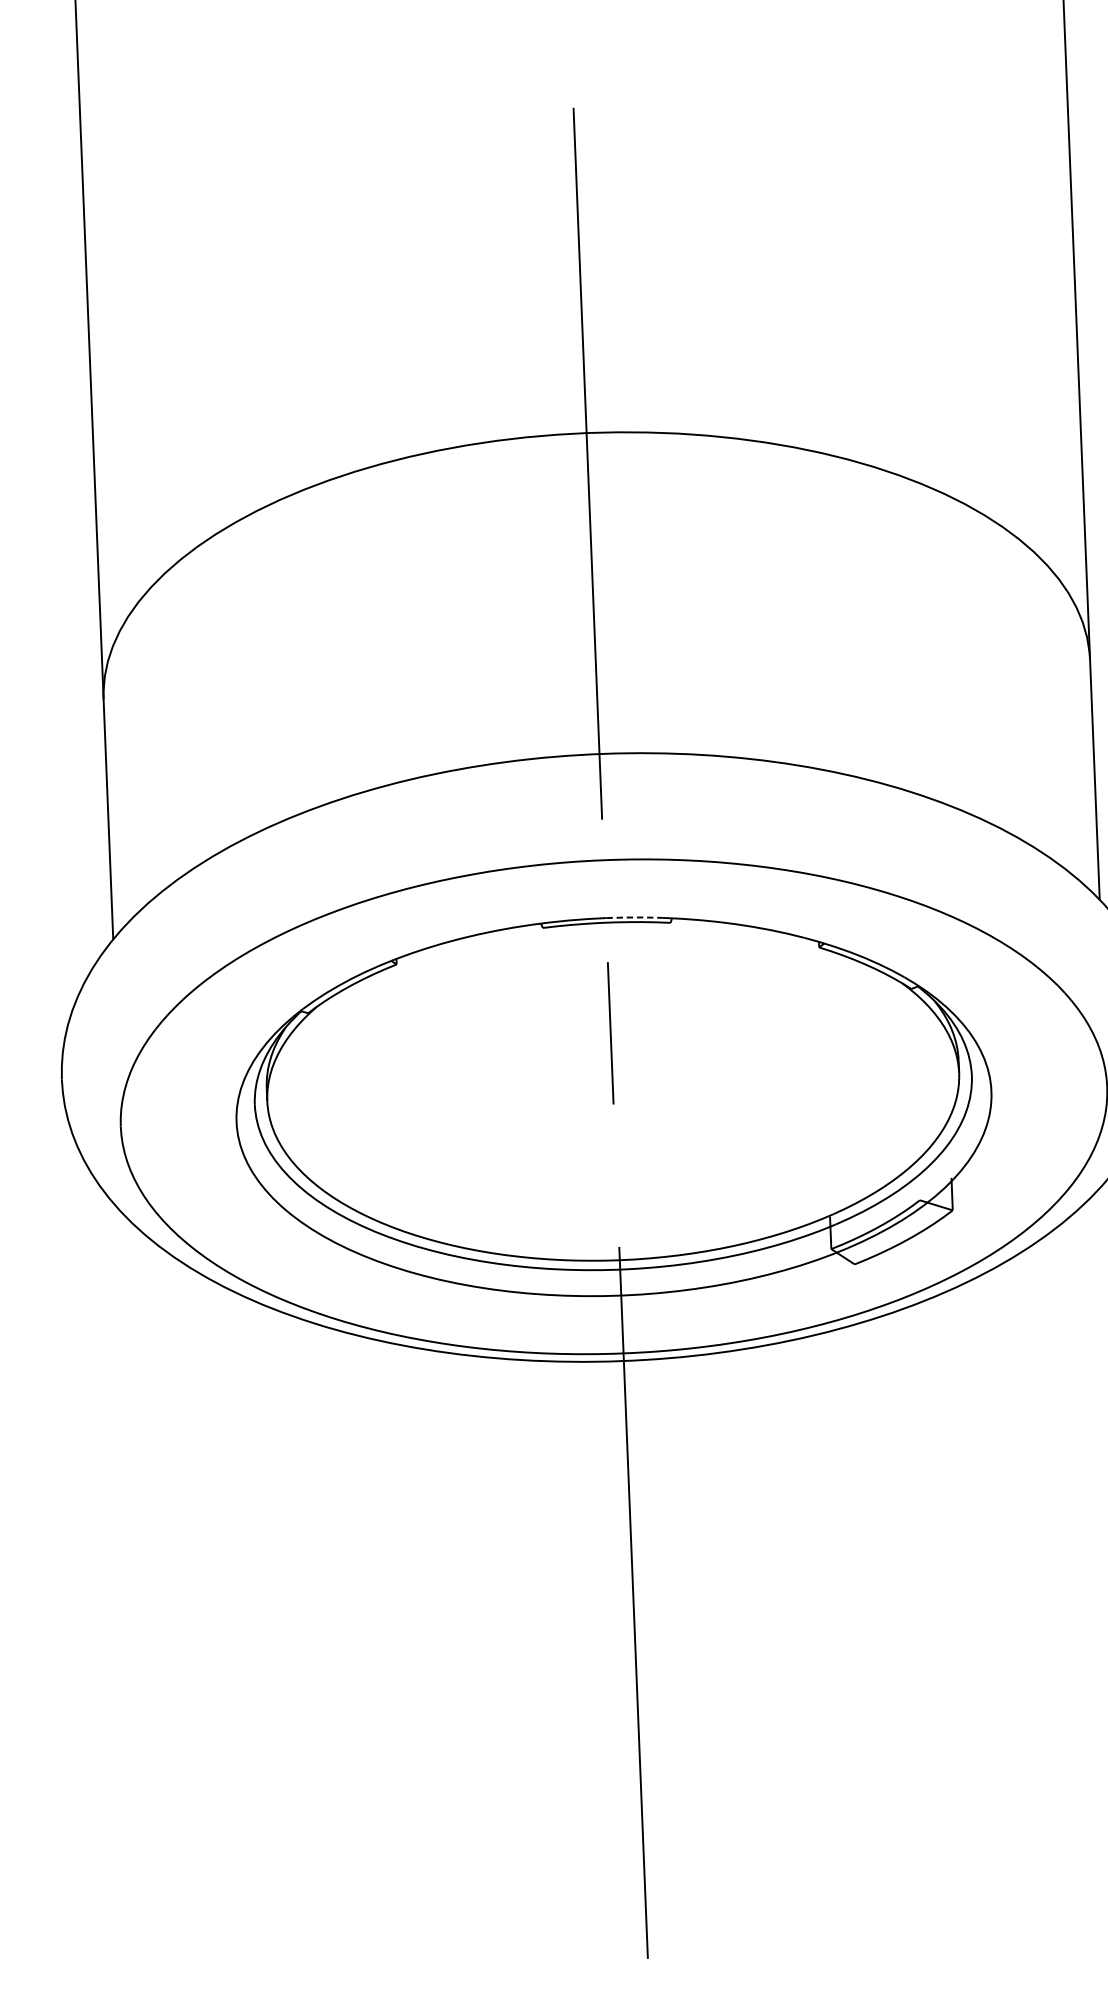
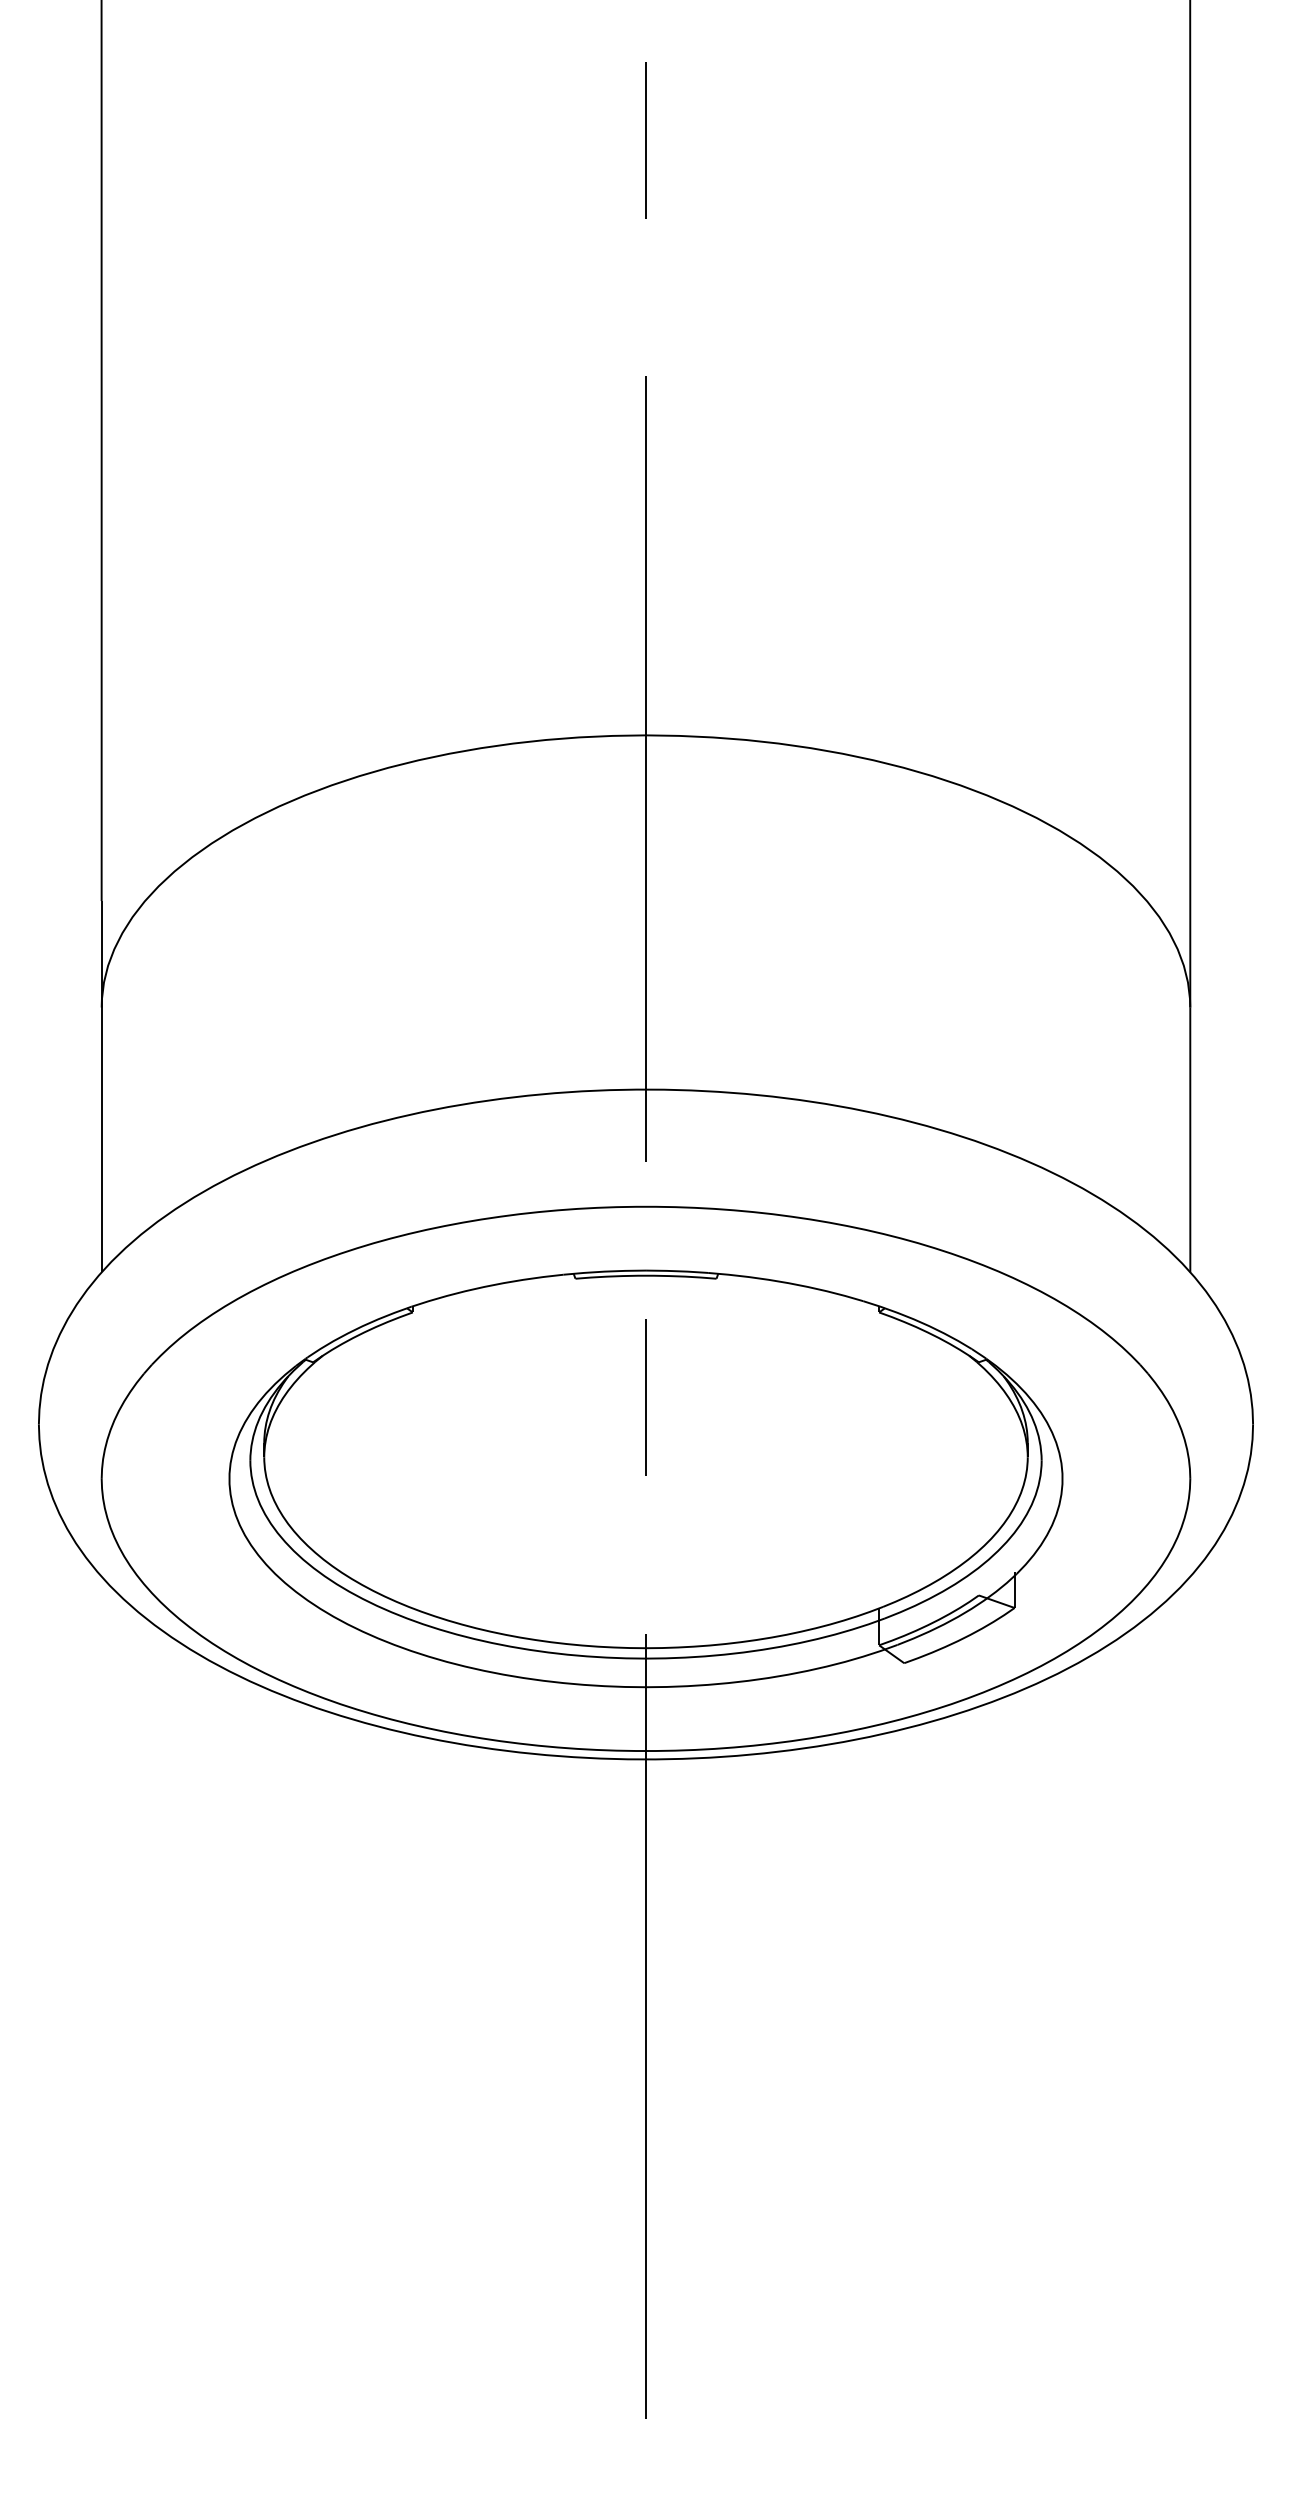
line: (635, 917) -> (677, 1271), dashed -> solid

